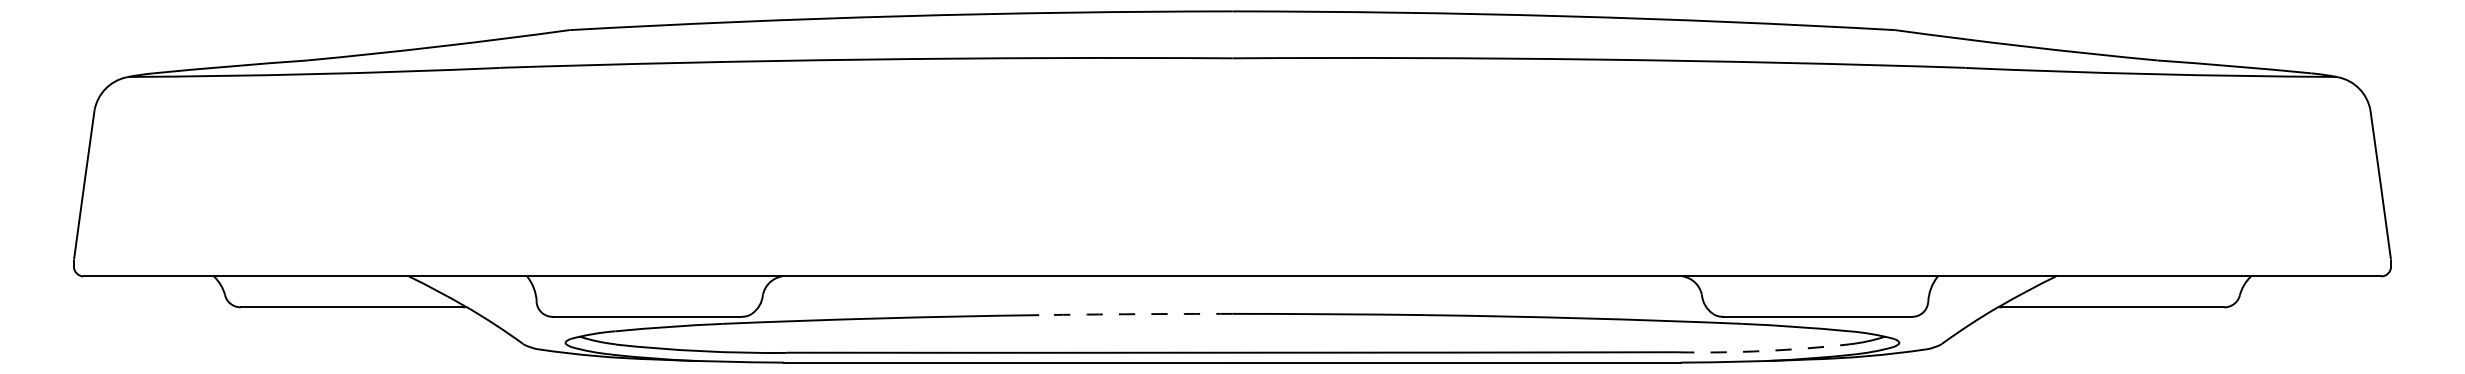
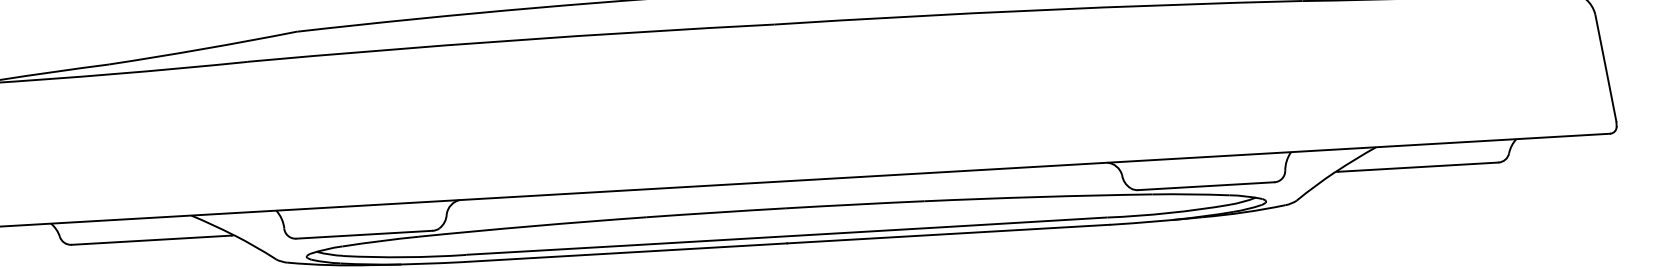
arc: (1135, 314) -> (715, 212), dashed -> solid
arc: (1763, 351) -> (1168, 213), dashed -> solid

